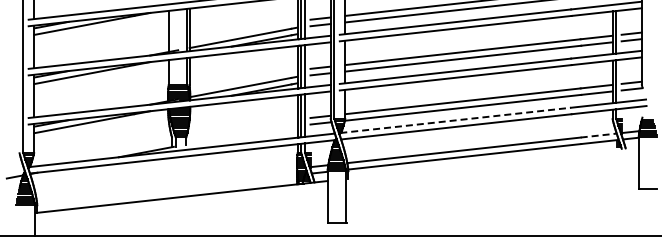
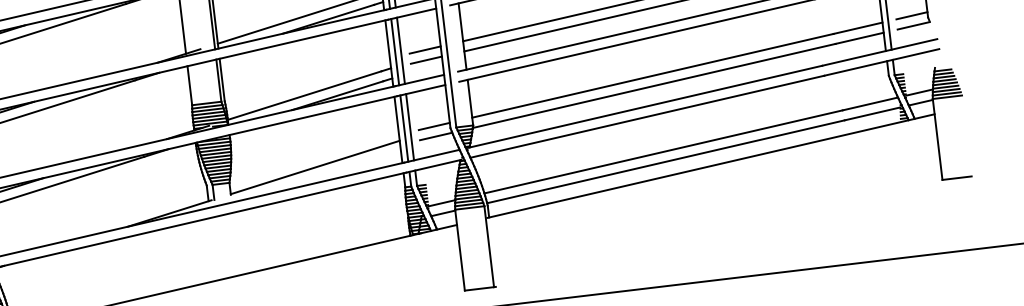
line: (456, 120) -> (646, 106), dashed -> solid
line: (241, 133) -> (314, 166), added
line: (599, 135) -> (871, 103), dashed -> solid
line: (492, 162) -> (710, 165), added

